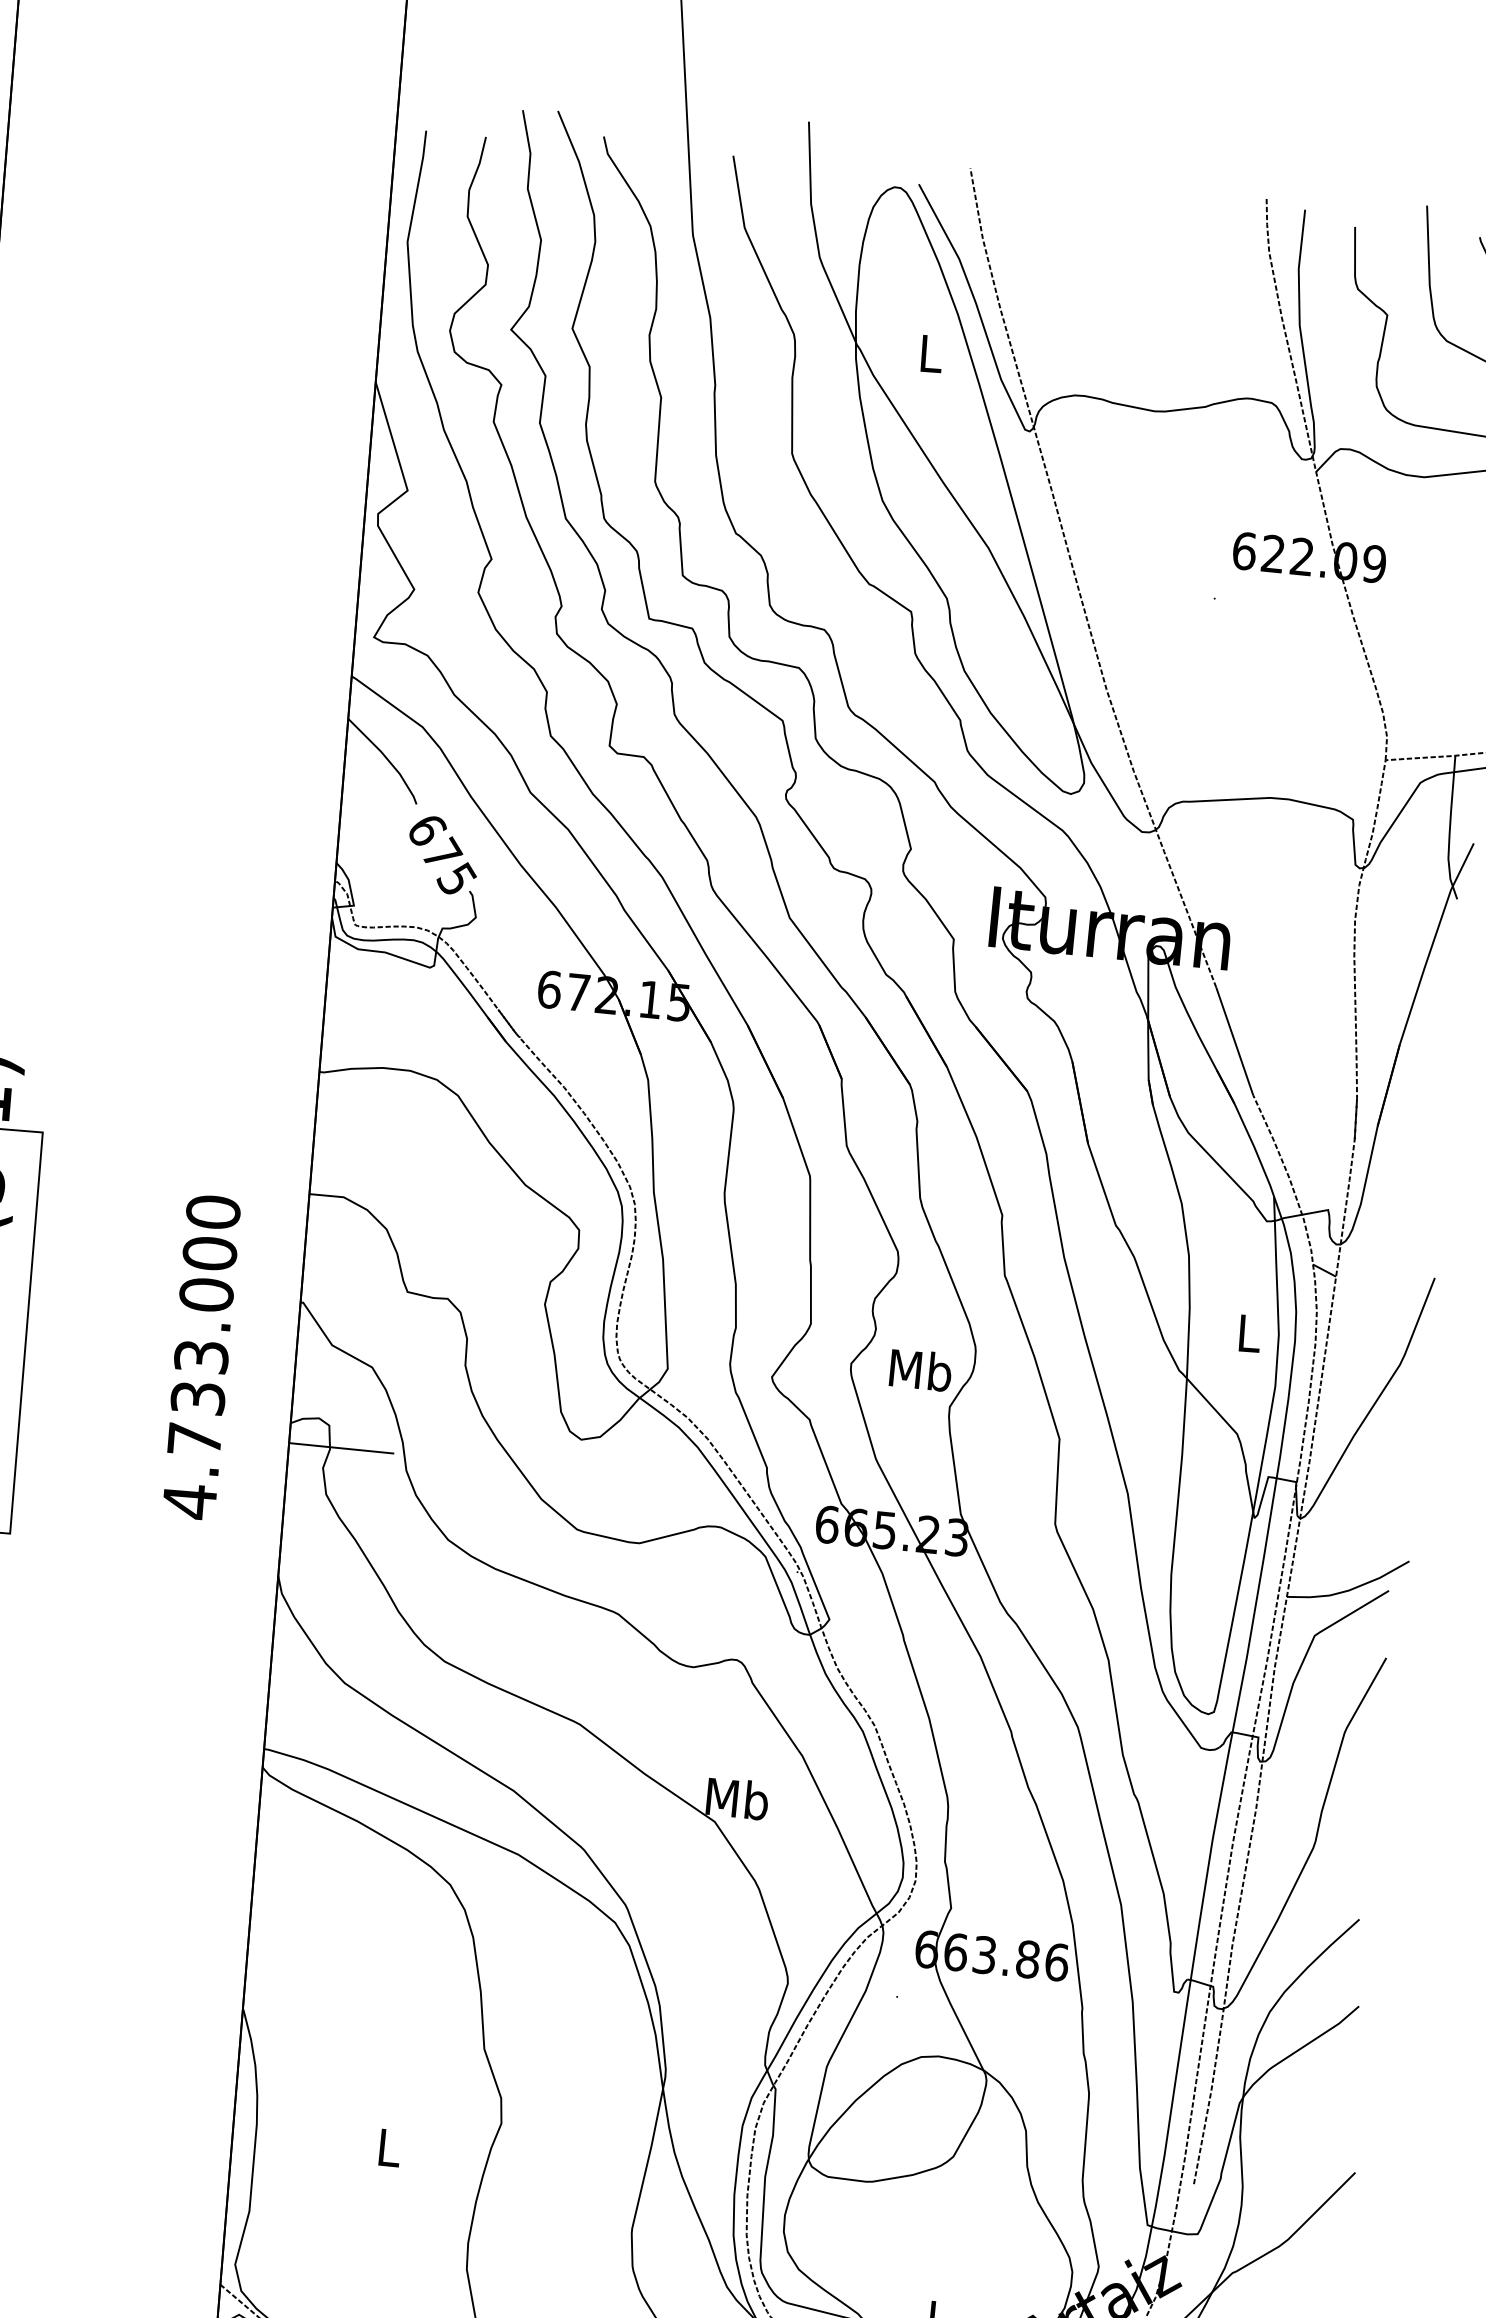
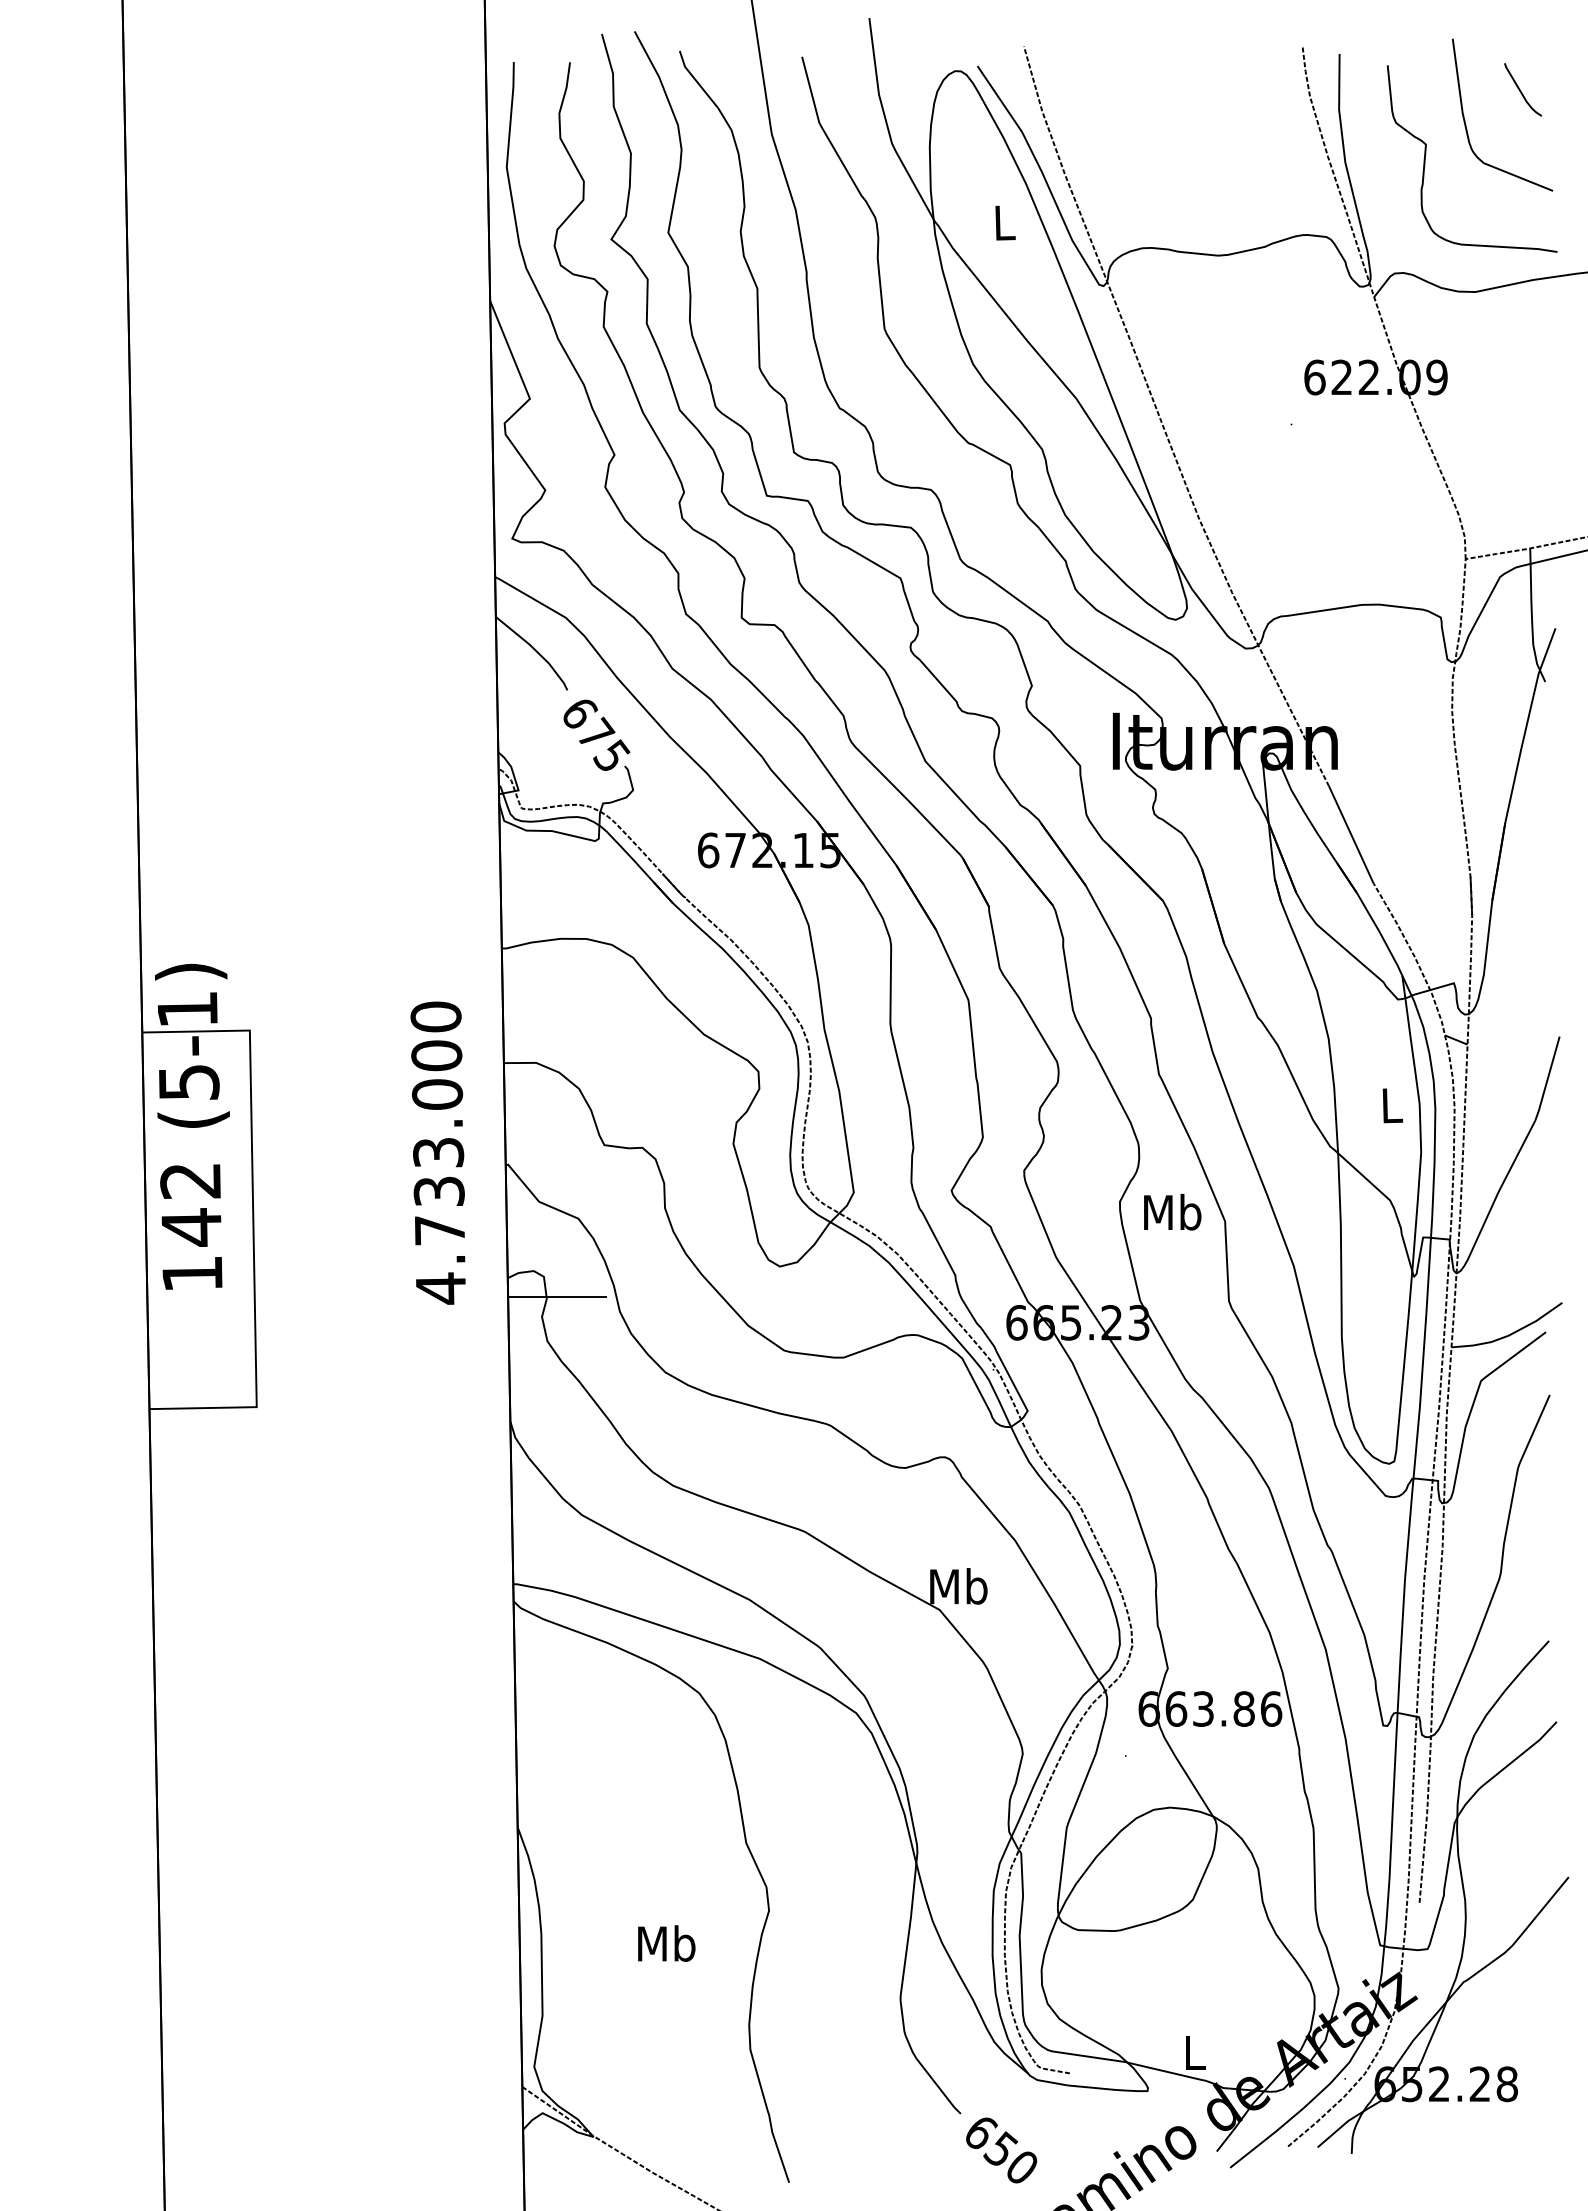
text: (200, 1356) -> (437, 1152), moved
text: (920, 1370) -> (1172, 1212), moved
text: (388, 2147) -> (666, 1943), L -> Mb

